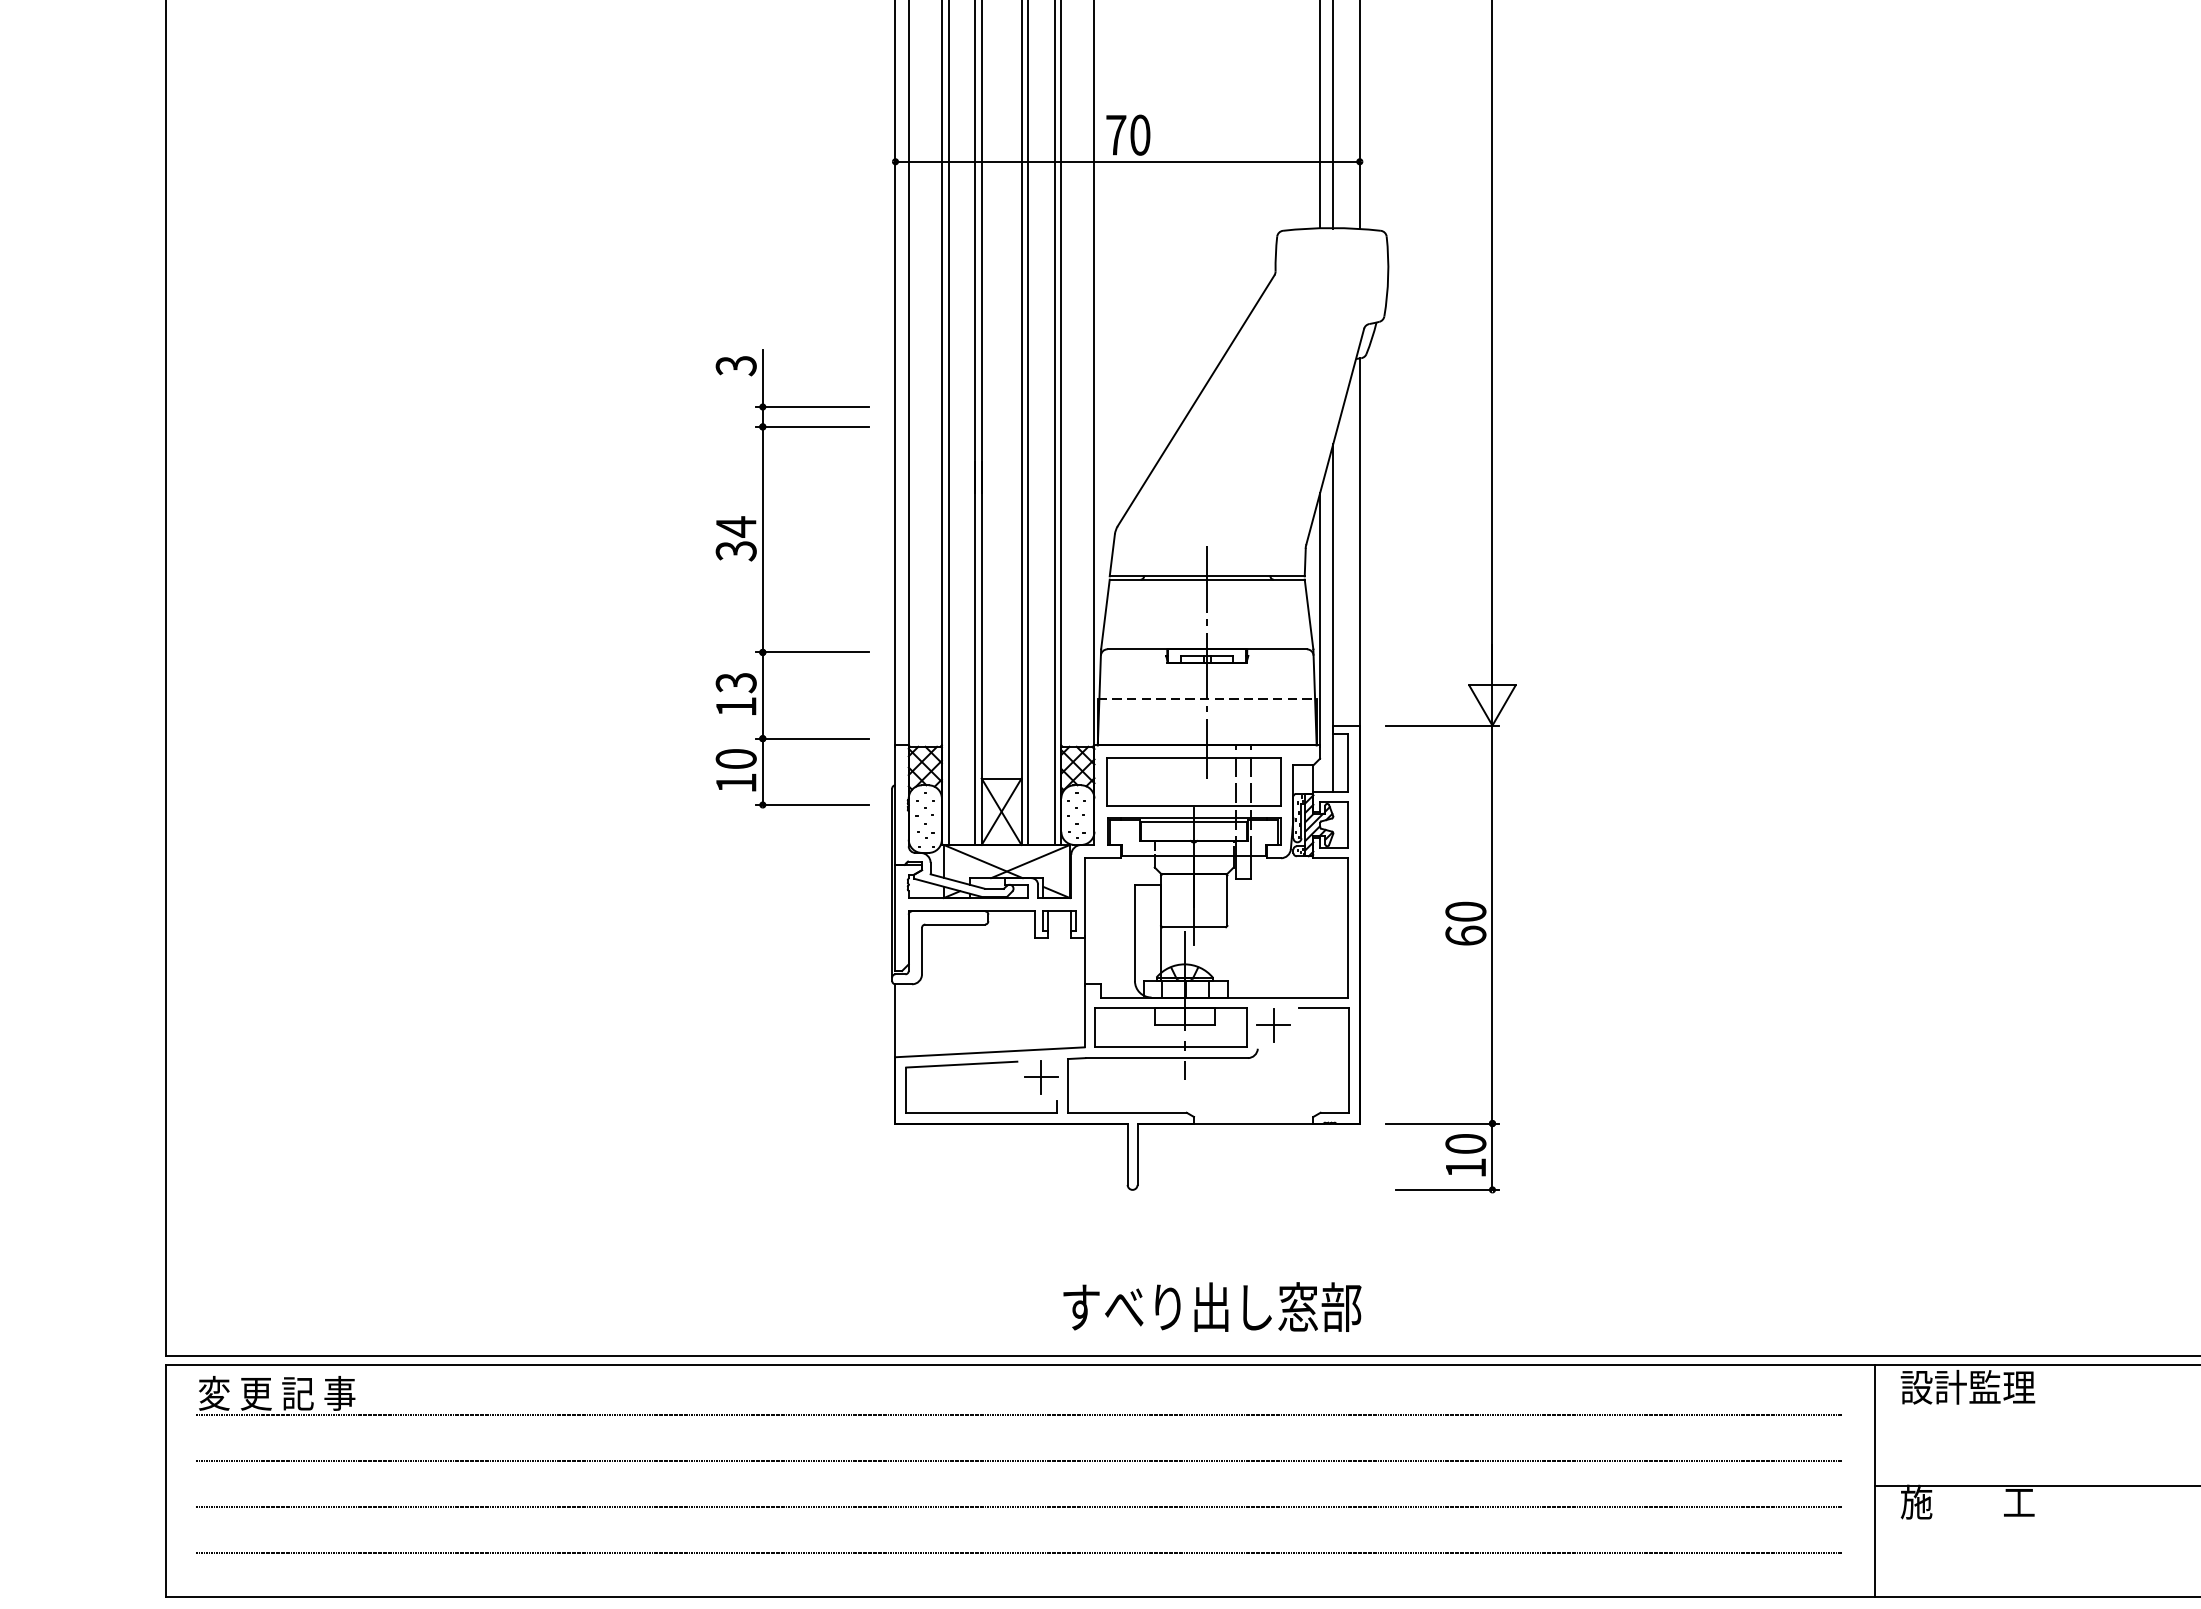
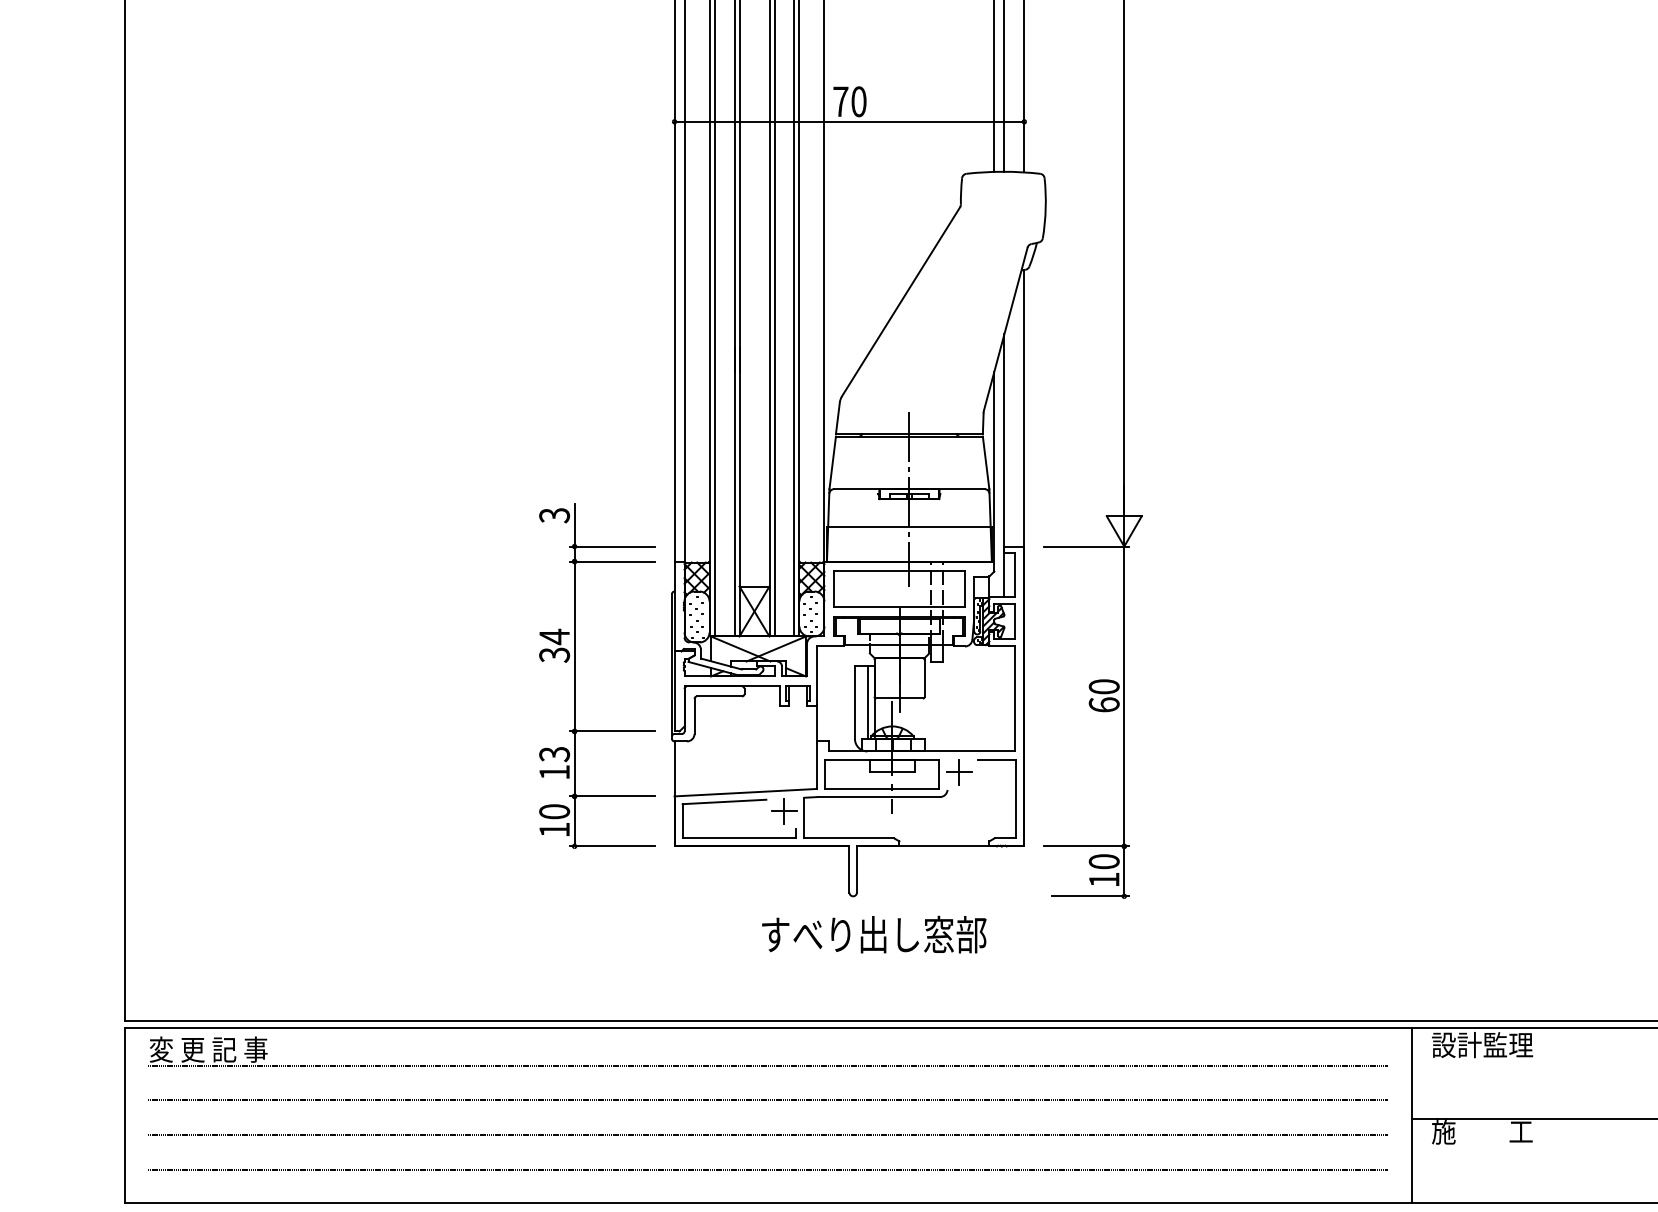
part: (764, 578) -> (575, 675), moved
line: (1207, 698) -> (909, 526), dashed -> solid
line: (1151, 932) -> (867, 702), added
text: (1212, 1306) -> (874, 934), moved

